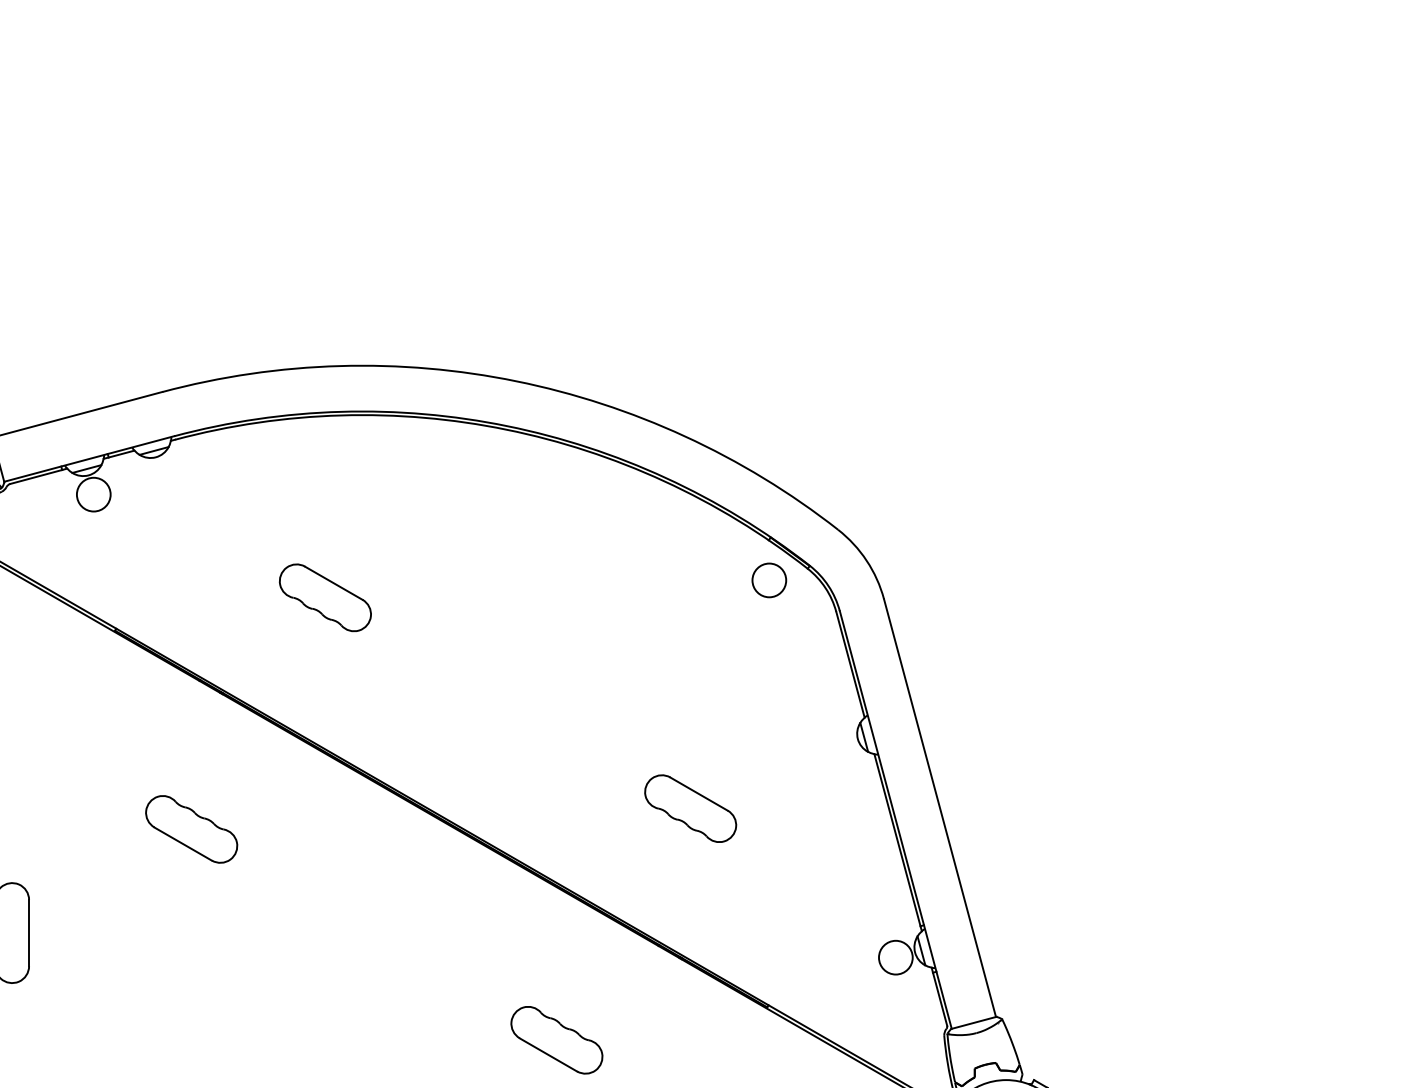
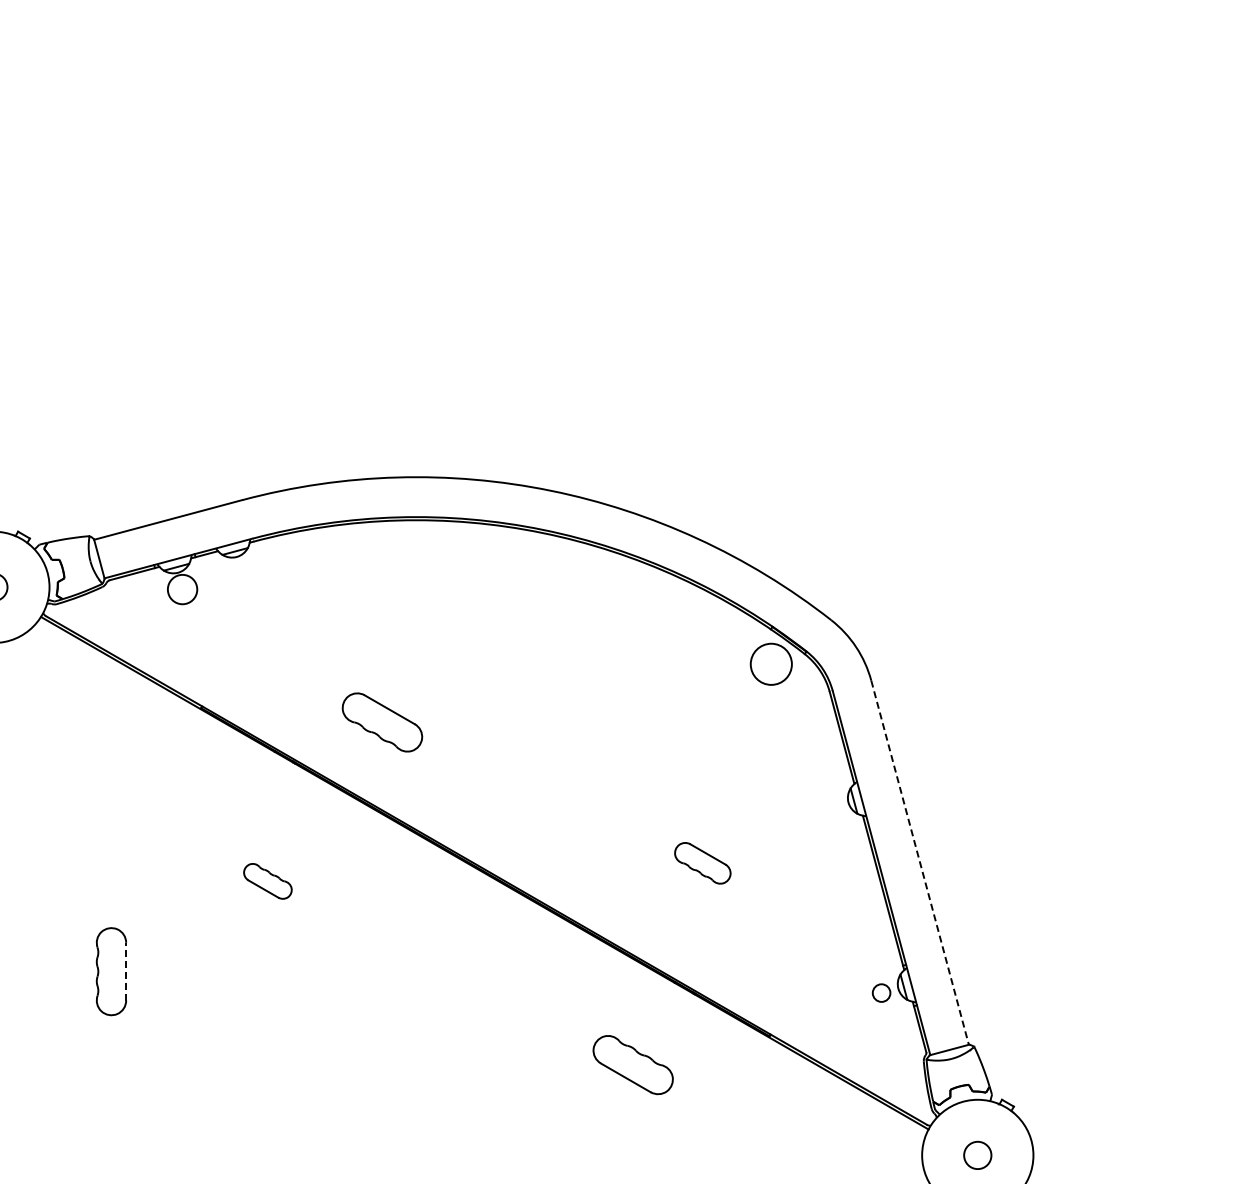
circle: (769, 580) -> (771, 664), size x1.4
part: (325, 597) -> (382, 722), moved
part: (690, 808) -> (702, 863), size x0.7
line: (940, 808) -> (920, 863), solid -> dashed
part: (191, 829) -> (267, 881), size x0.6
line: (29, 932) -> (126, 971), solid -> dashed
circle: (895, 956) -> (881, 992), size x0.6
part: (556, 1040) -> (632, 1065), moved

